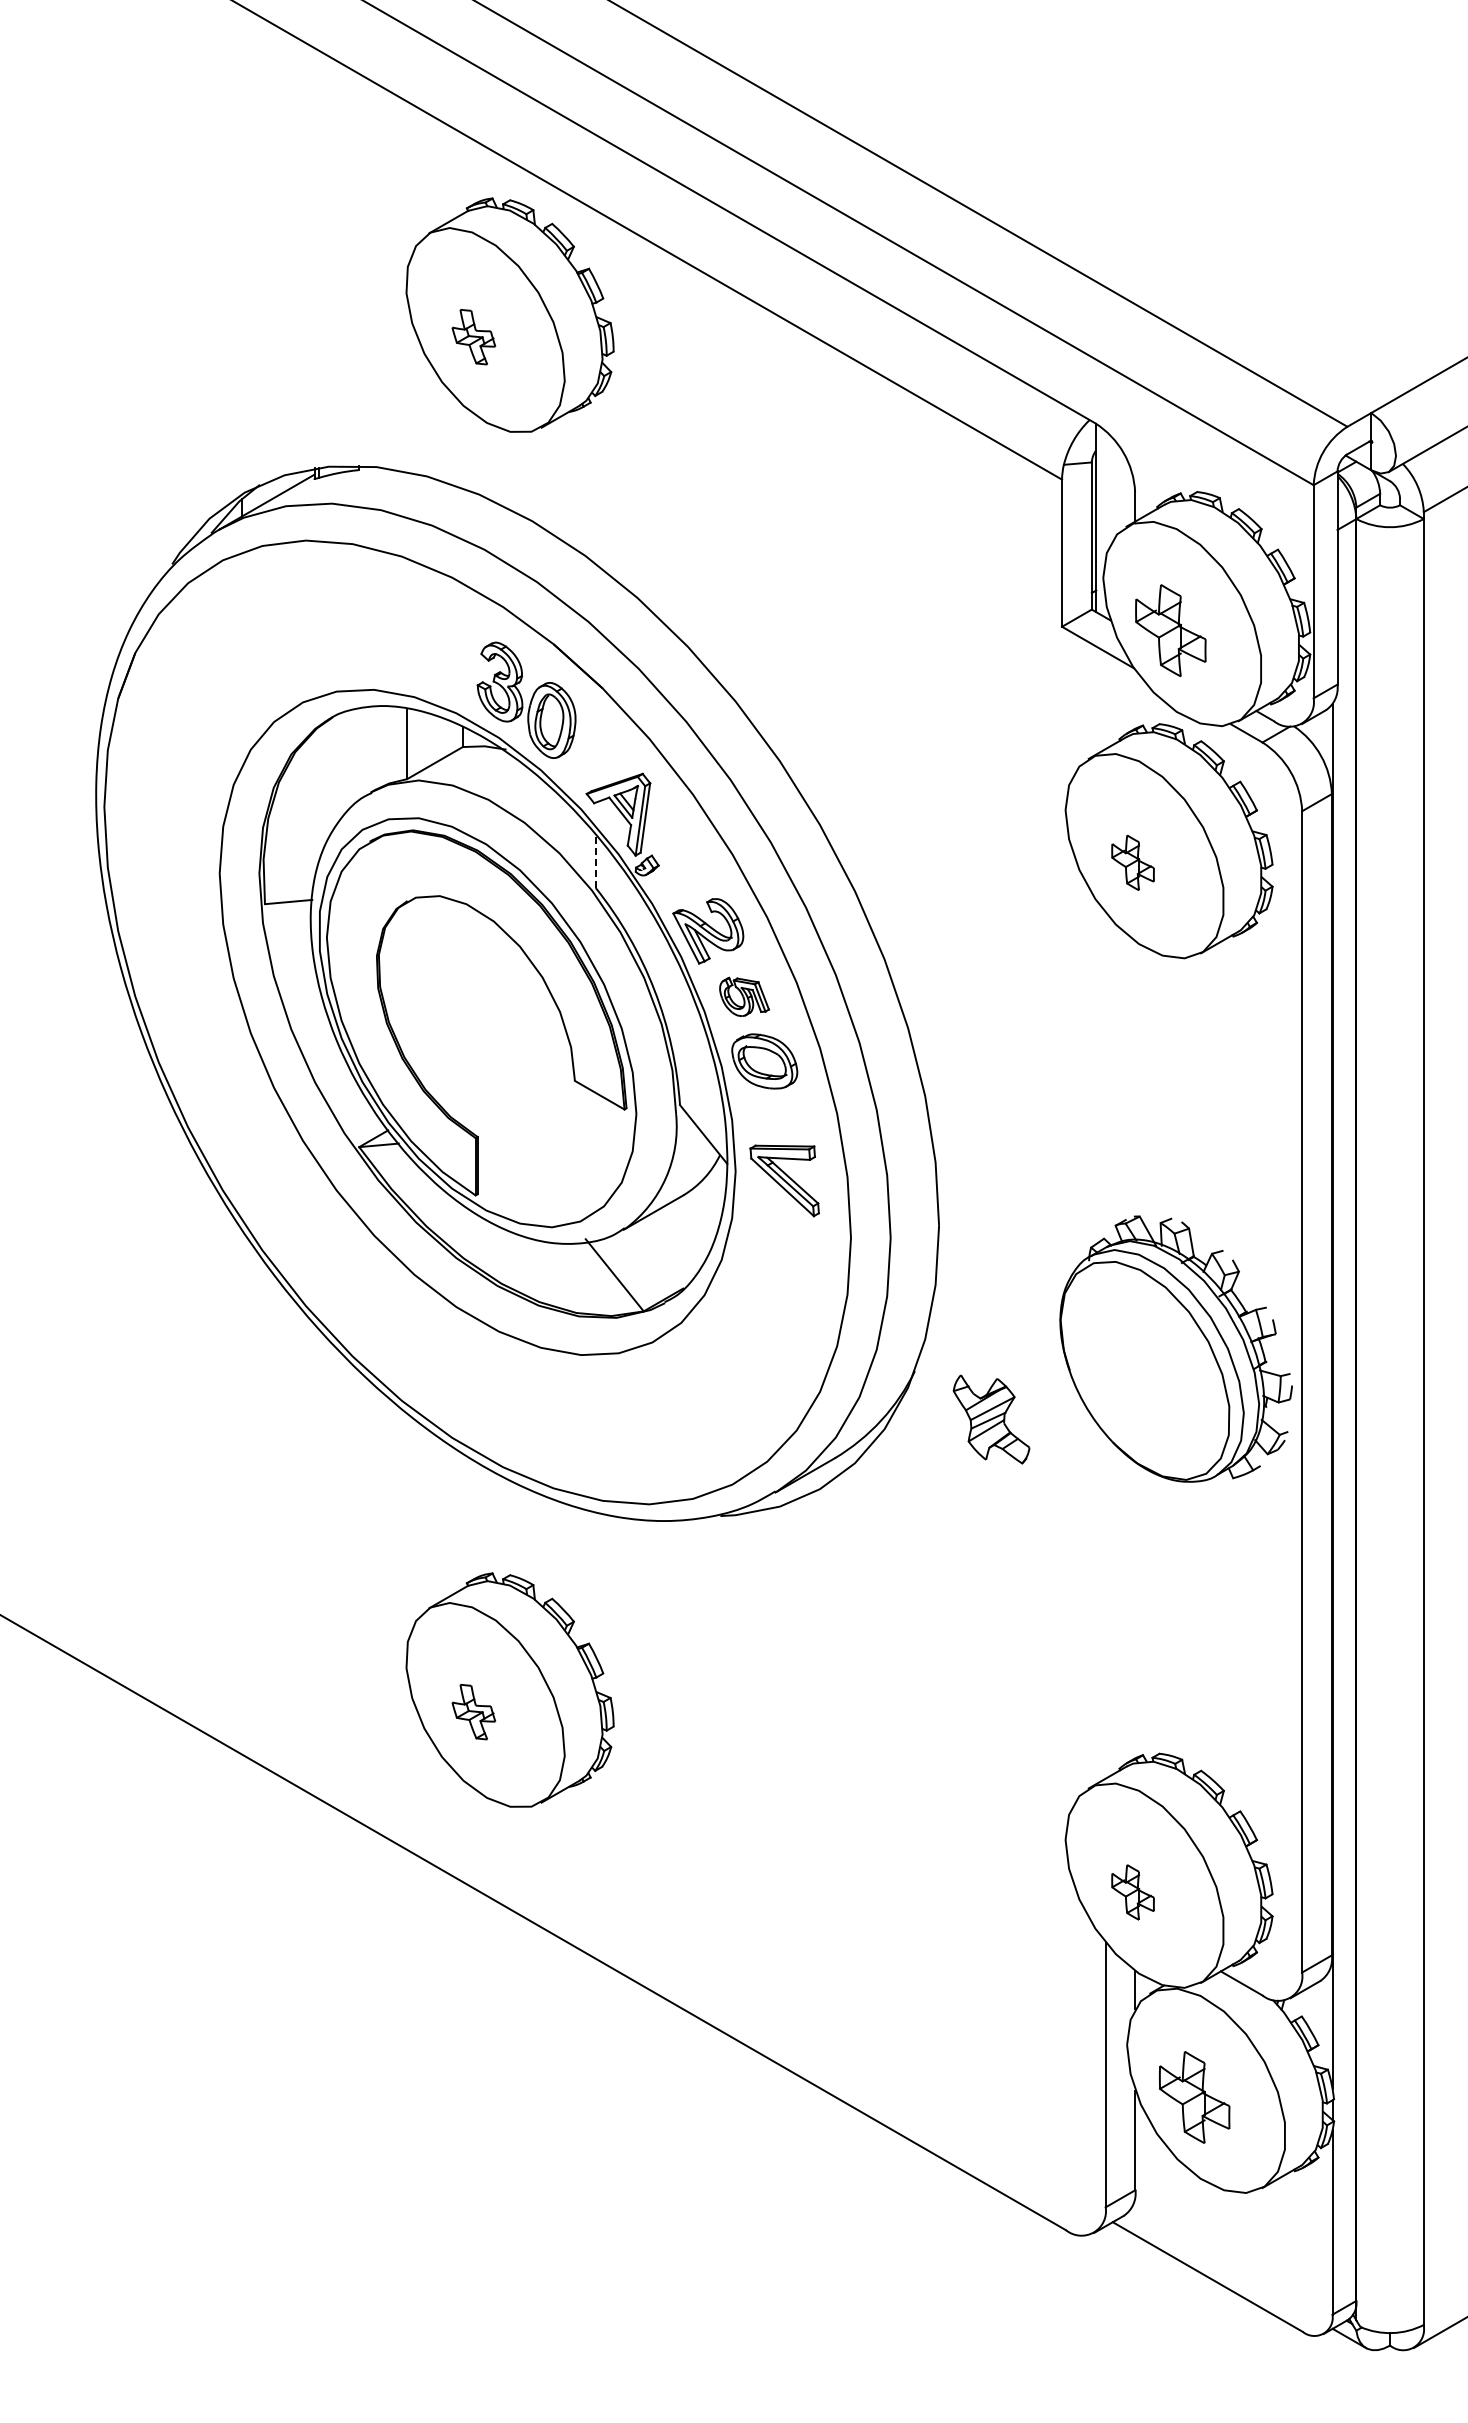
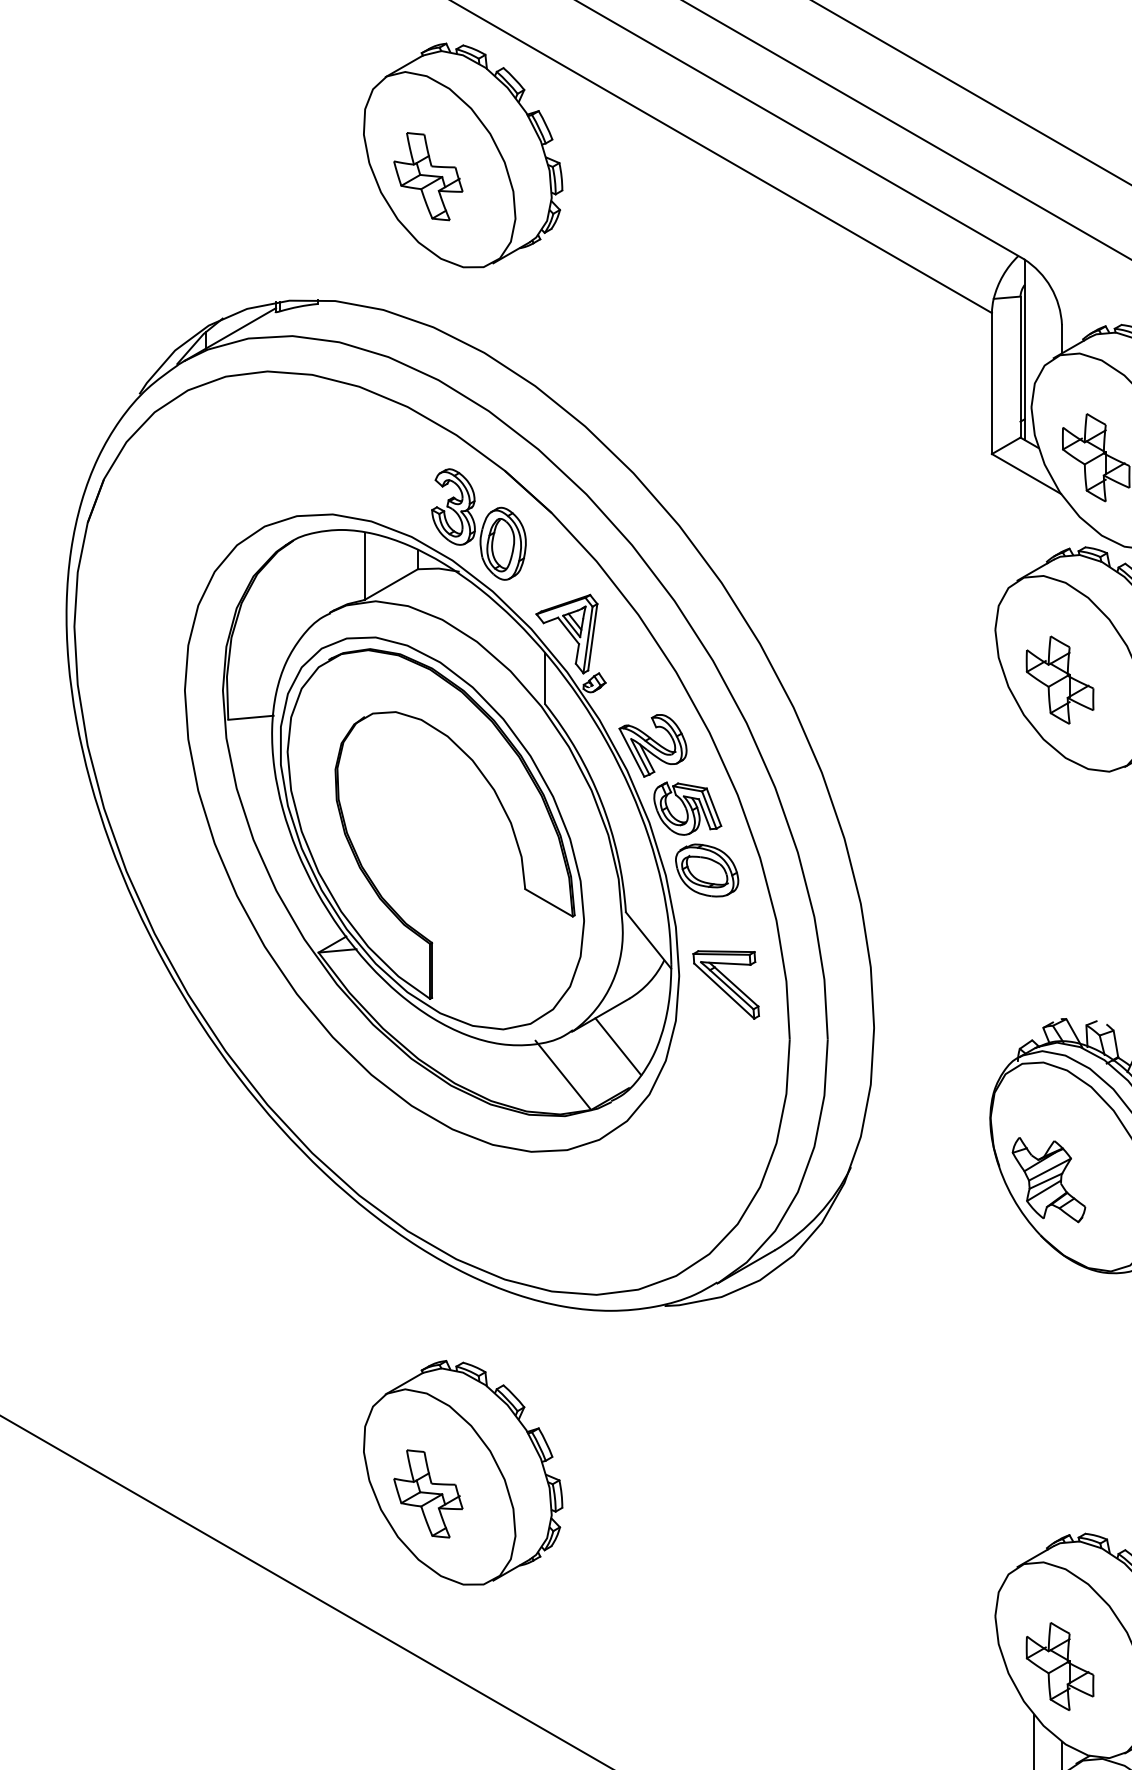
part: (473, 336) -> (428, 175), size x1.67
line: (595, 861) -> (544, 678), dashed -> solid
part: (1132, 862) -> (1059, 679), size x1.67
part: (744, 996) -> (687, 808), size x1.43
line: (671, 1245) -> (617, 1046), added
part: (991, 1419) -> (1048, 1180), moved
part: (473, 1711) -> (428, 1493), size x1.67
part: (1132, 1892) -> (1059, 1666), size x1.67

